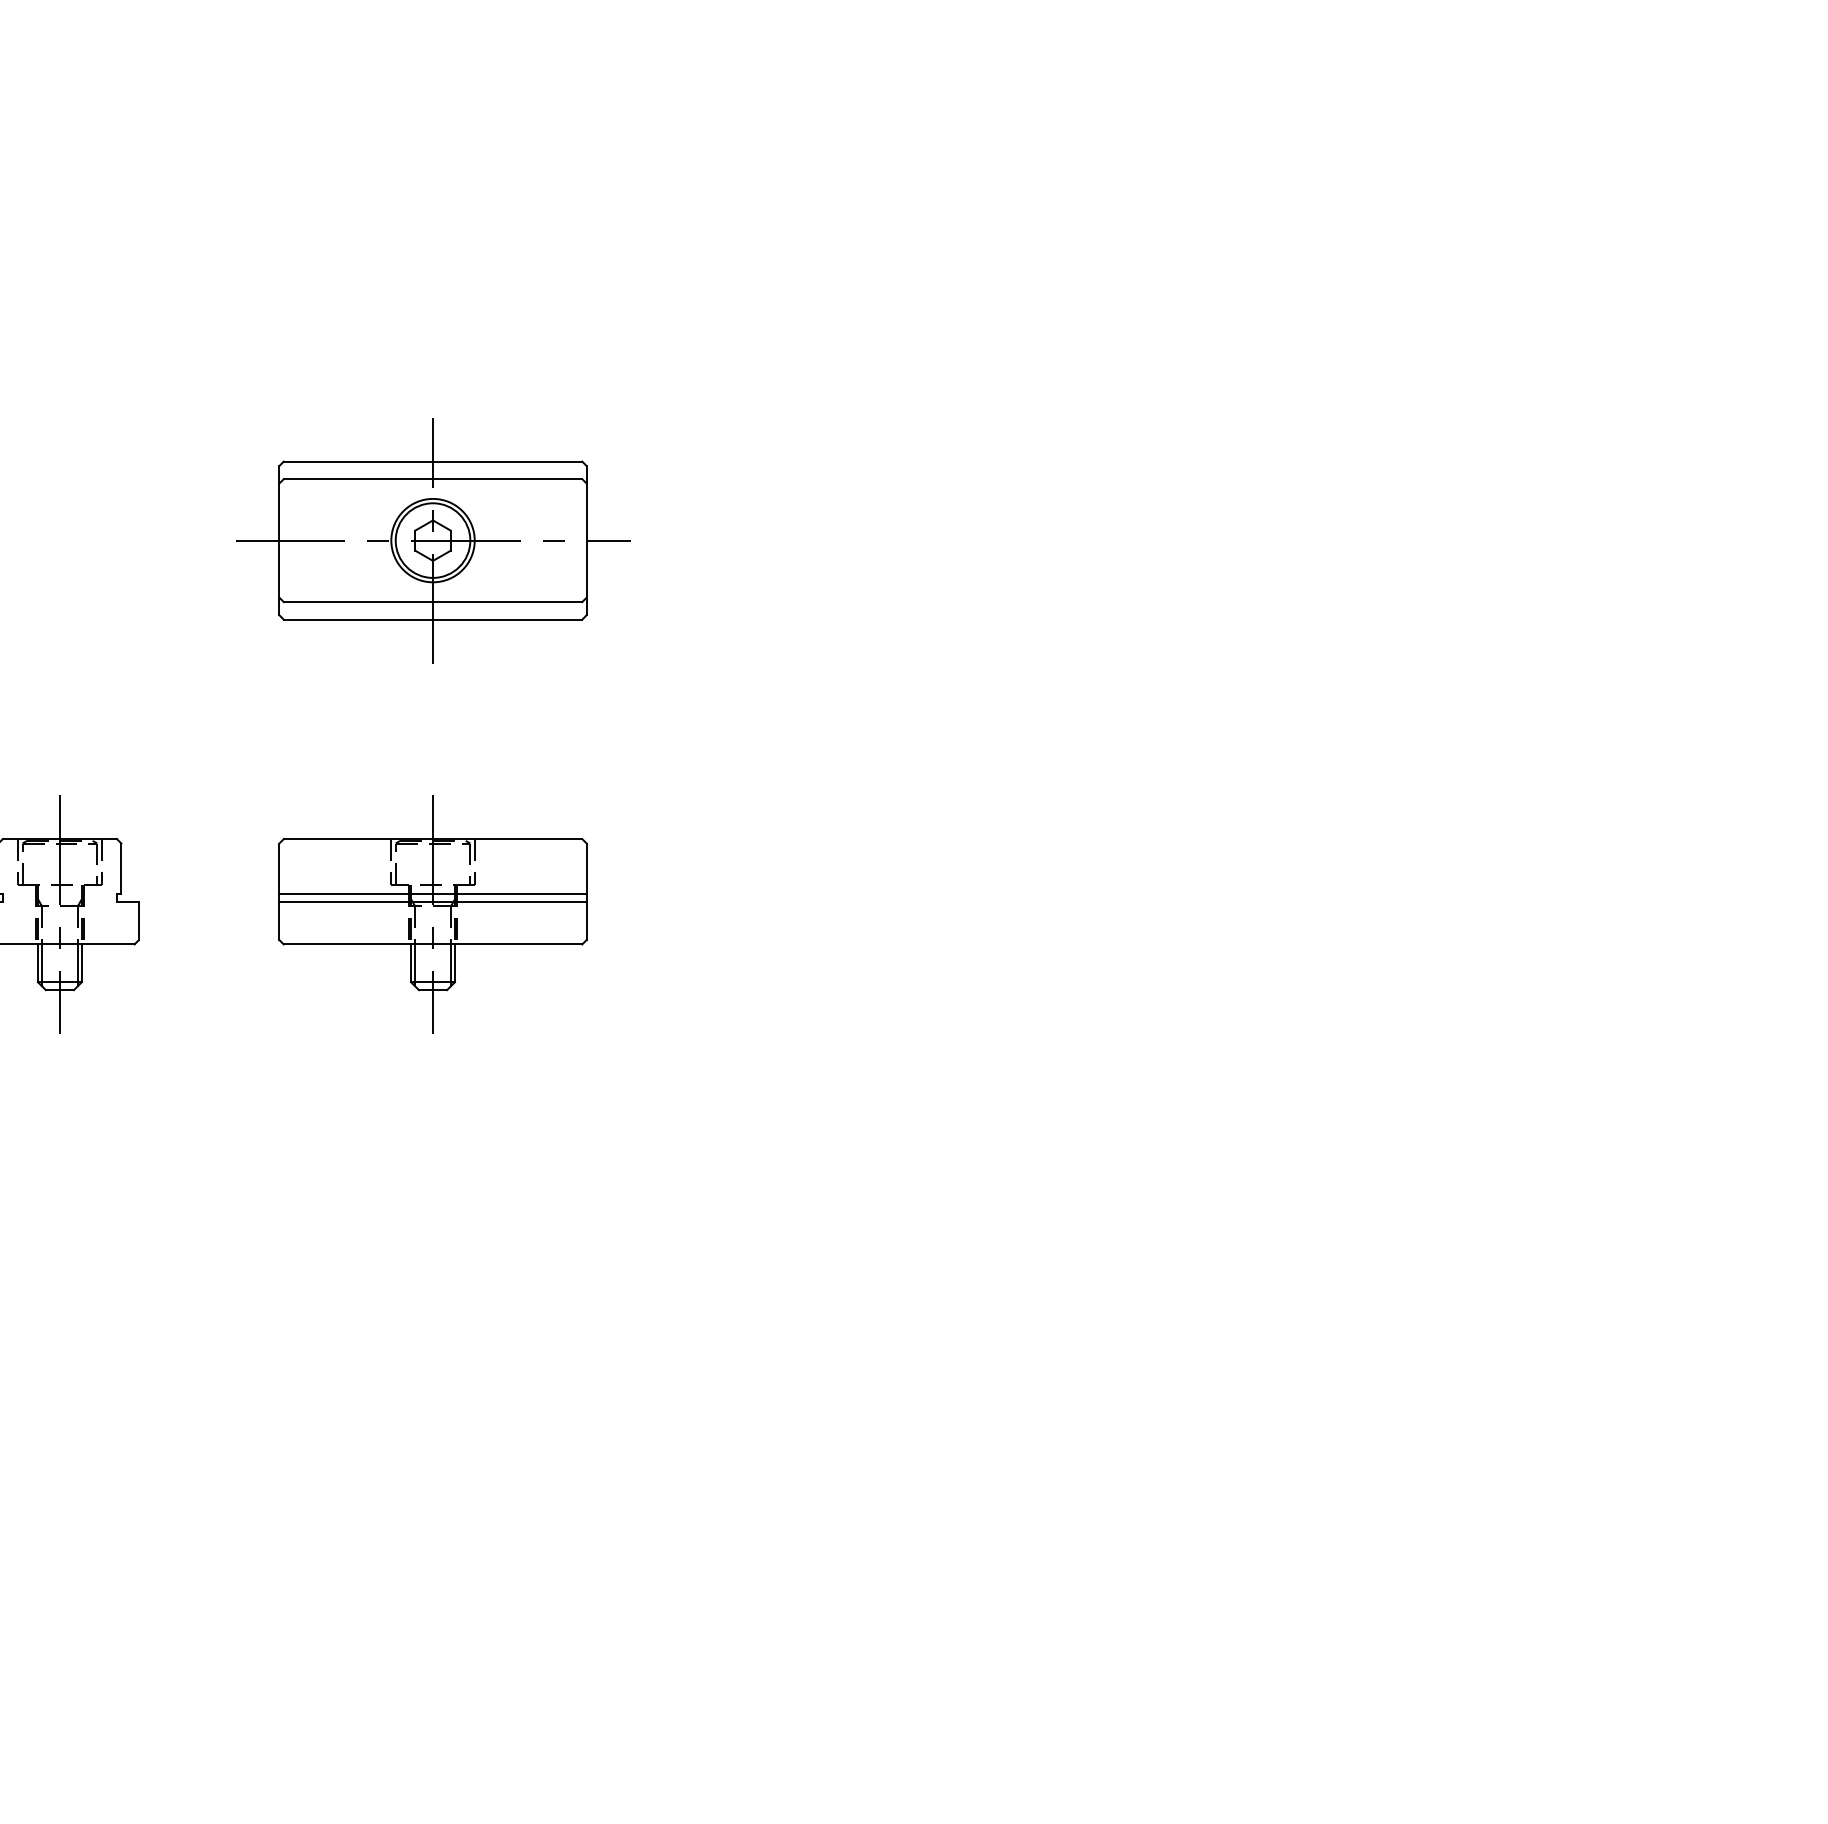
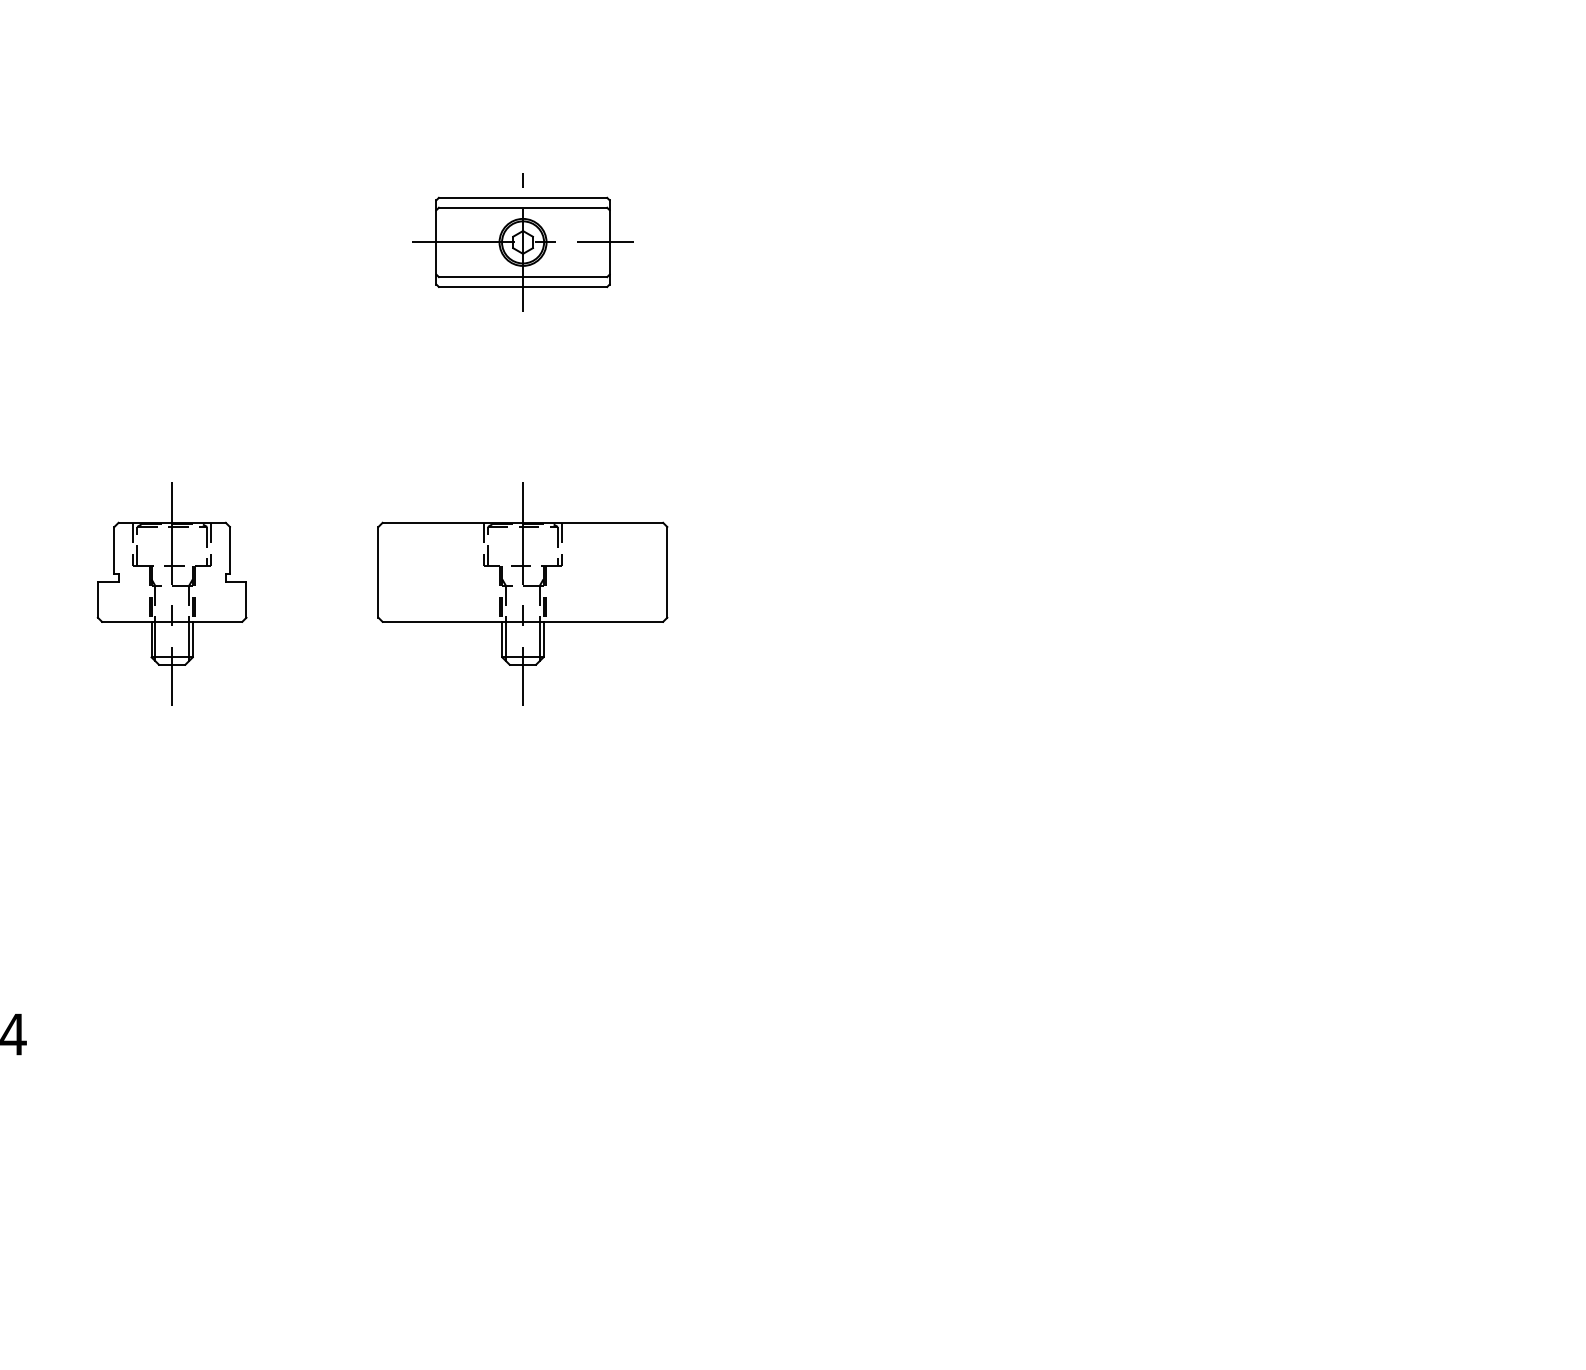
part: (433, 540) -> (523, 242), size x0.6
line: (432, 893) -> (522, 573), removed
line: (432, 902) -> (522, 582), removed

